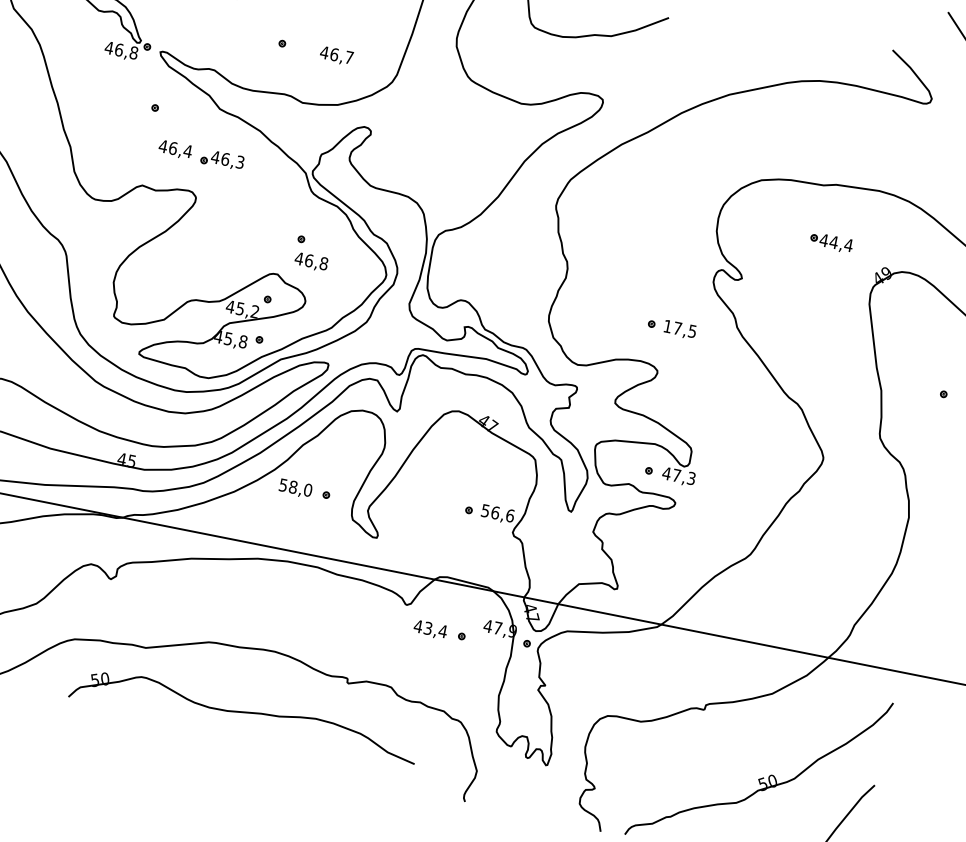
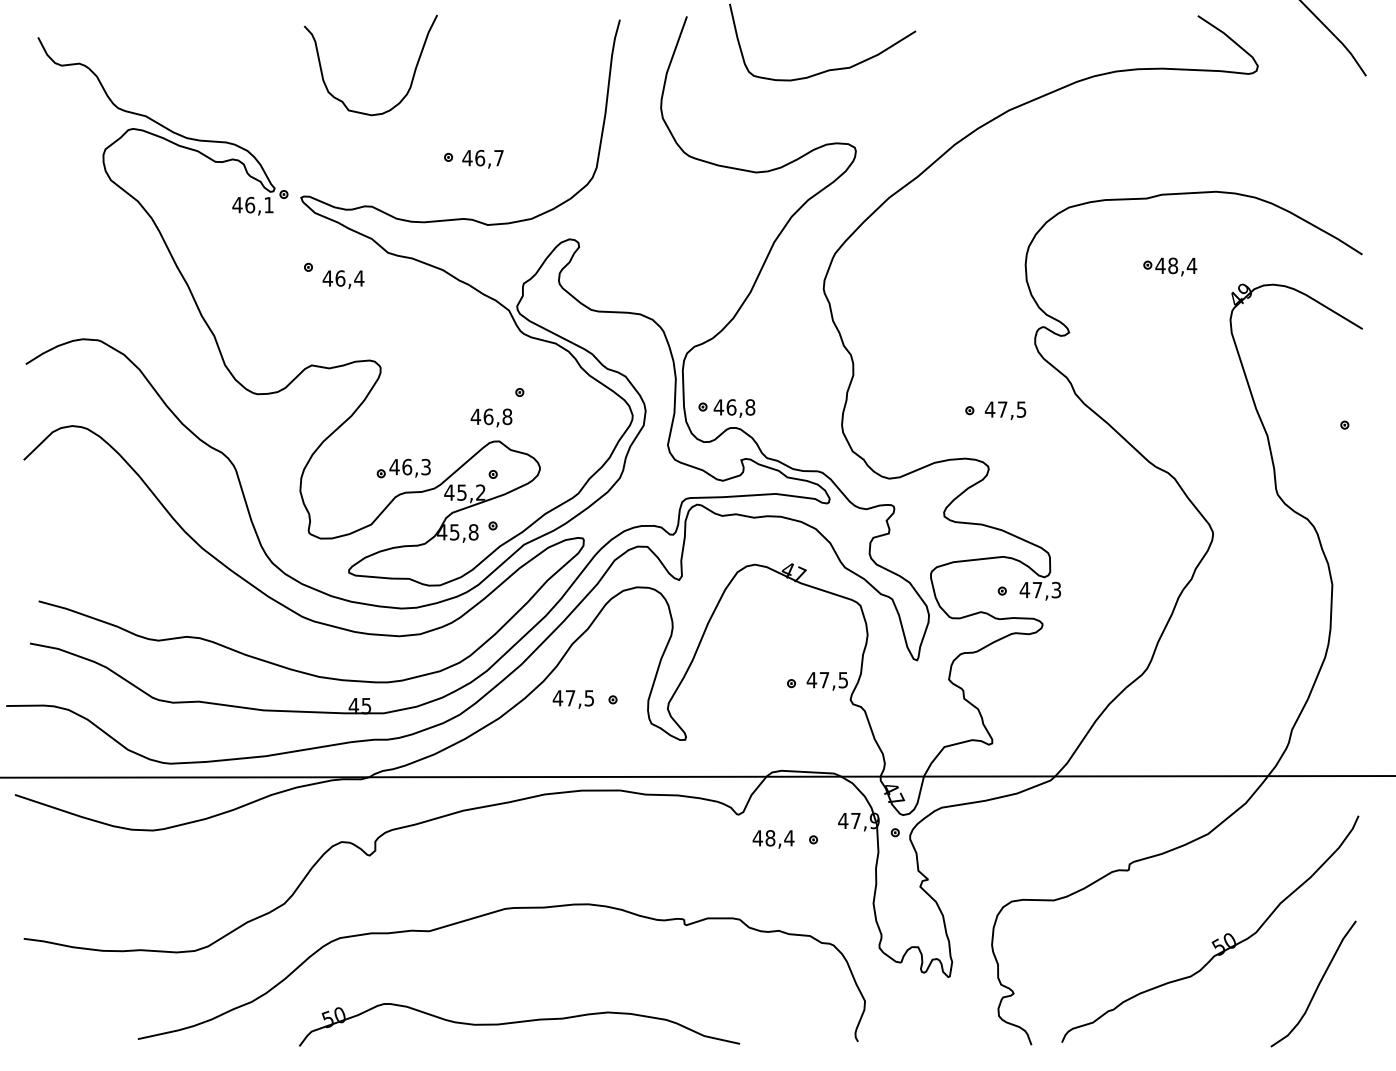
text: (133, 52) -> (268, 204), 46,8 -> 46,1
text: (336, 56) -> (482, 159), moved
text: (175, 149) -> (343, 279), moved
part: (222, 159) -> (403, 468), moved
text: (833, 242) -> (1172, 265), 44,4 -> 48,4
text: (311, 261) -> (491, 417), moved
part: (461, 284) -> (726, 408), added
text: (667, 326) -> (989, 409), 17,5 -> 47,5
text: (295, 487) -> (573, 698), 58,0 -> 47,5
text: (497, 513) -> (827, 680), 56,6 -> 47,5
text: (428, 628) -> (770, 838), 43,4 -> 48,4
part: (244, 714) -> (519, 1024), moved

